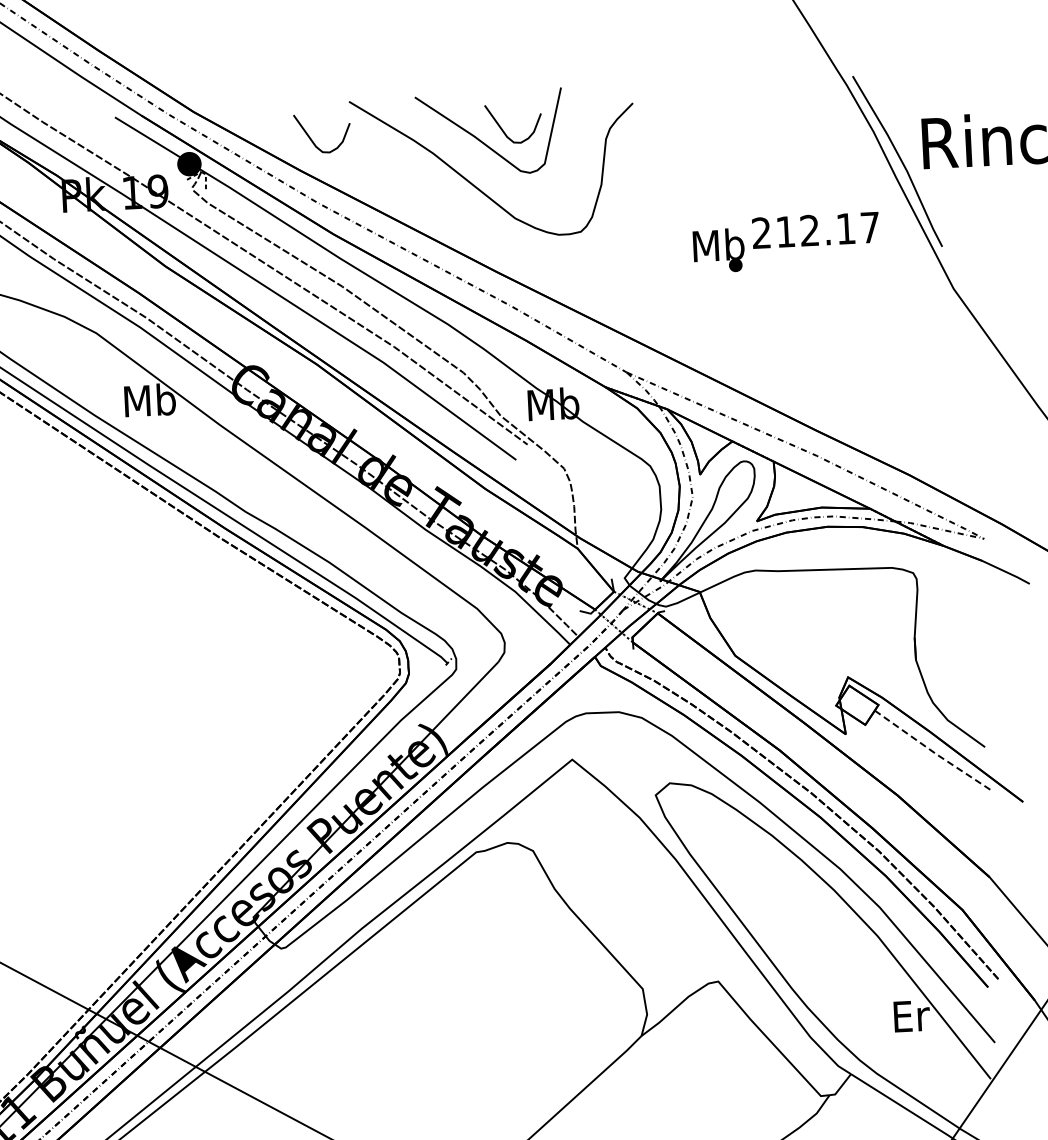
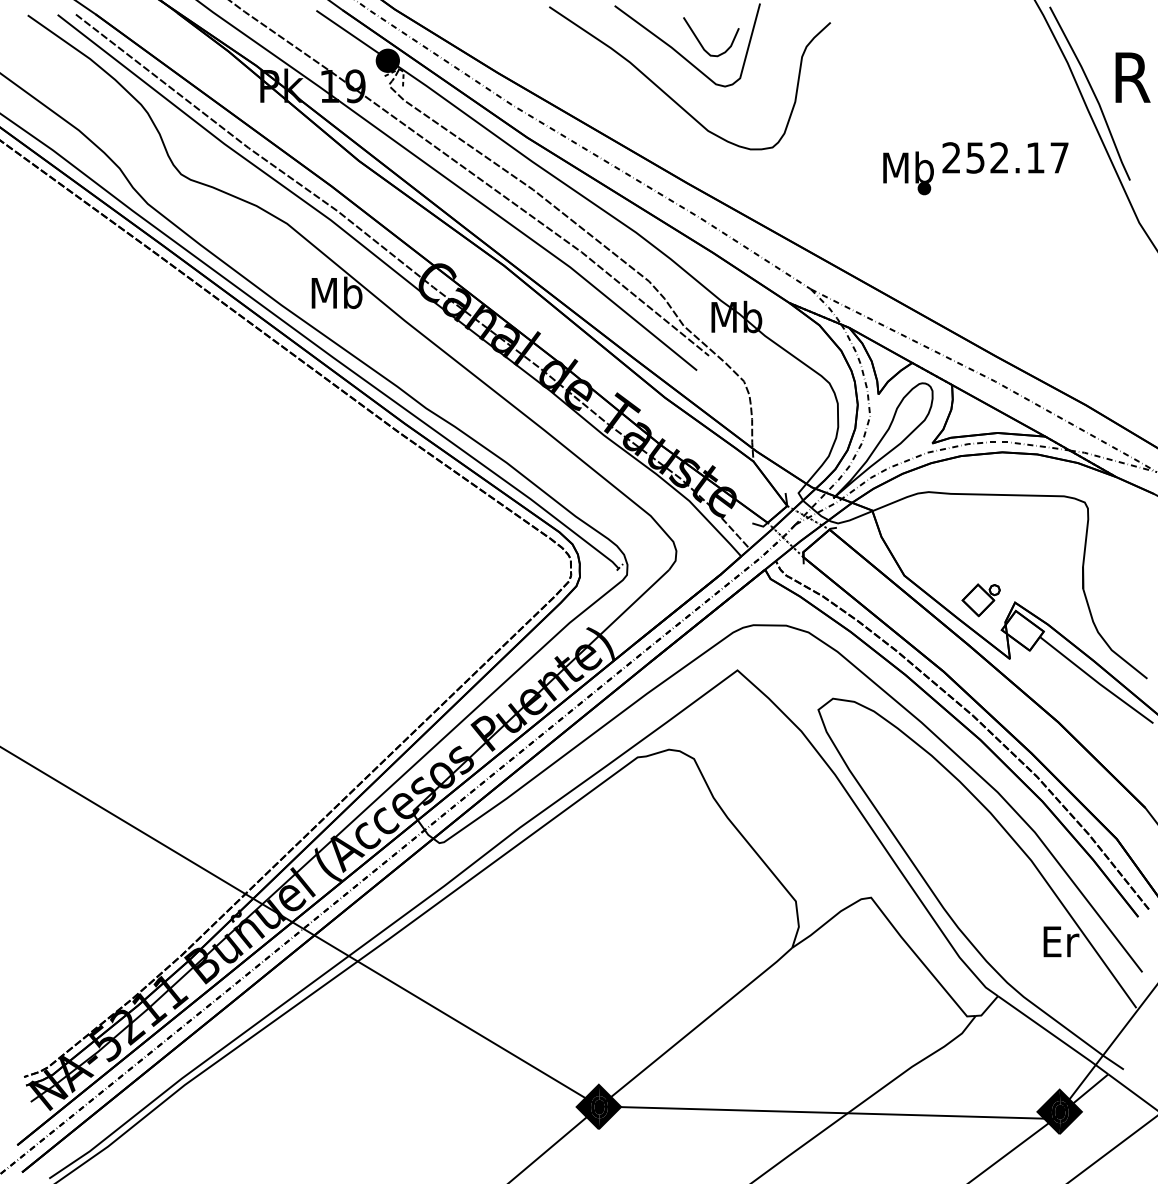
curve: (312, 140) -> (511, 43), removed
text: (785, 231) -> (975, 157), 212.17 -> 252.17
part: (813, 676) -> (980, 600), added
line: (934, 752) -> (1096, 681), dashed -> solid

